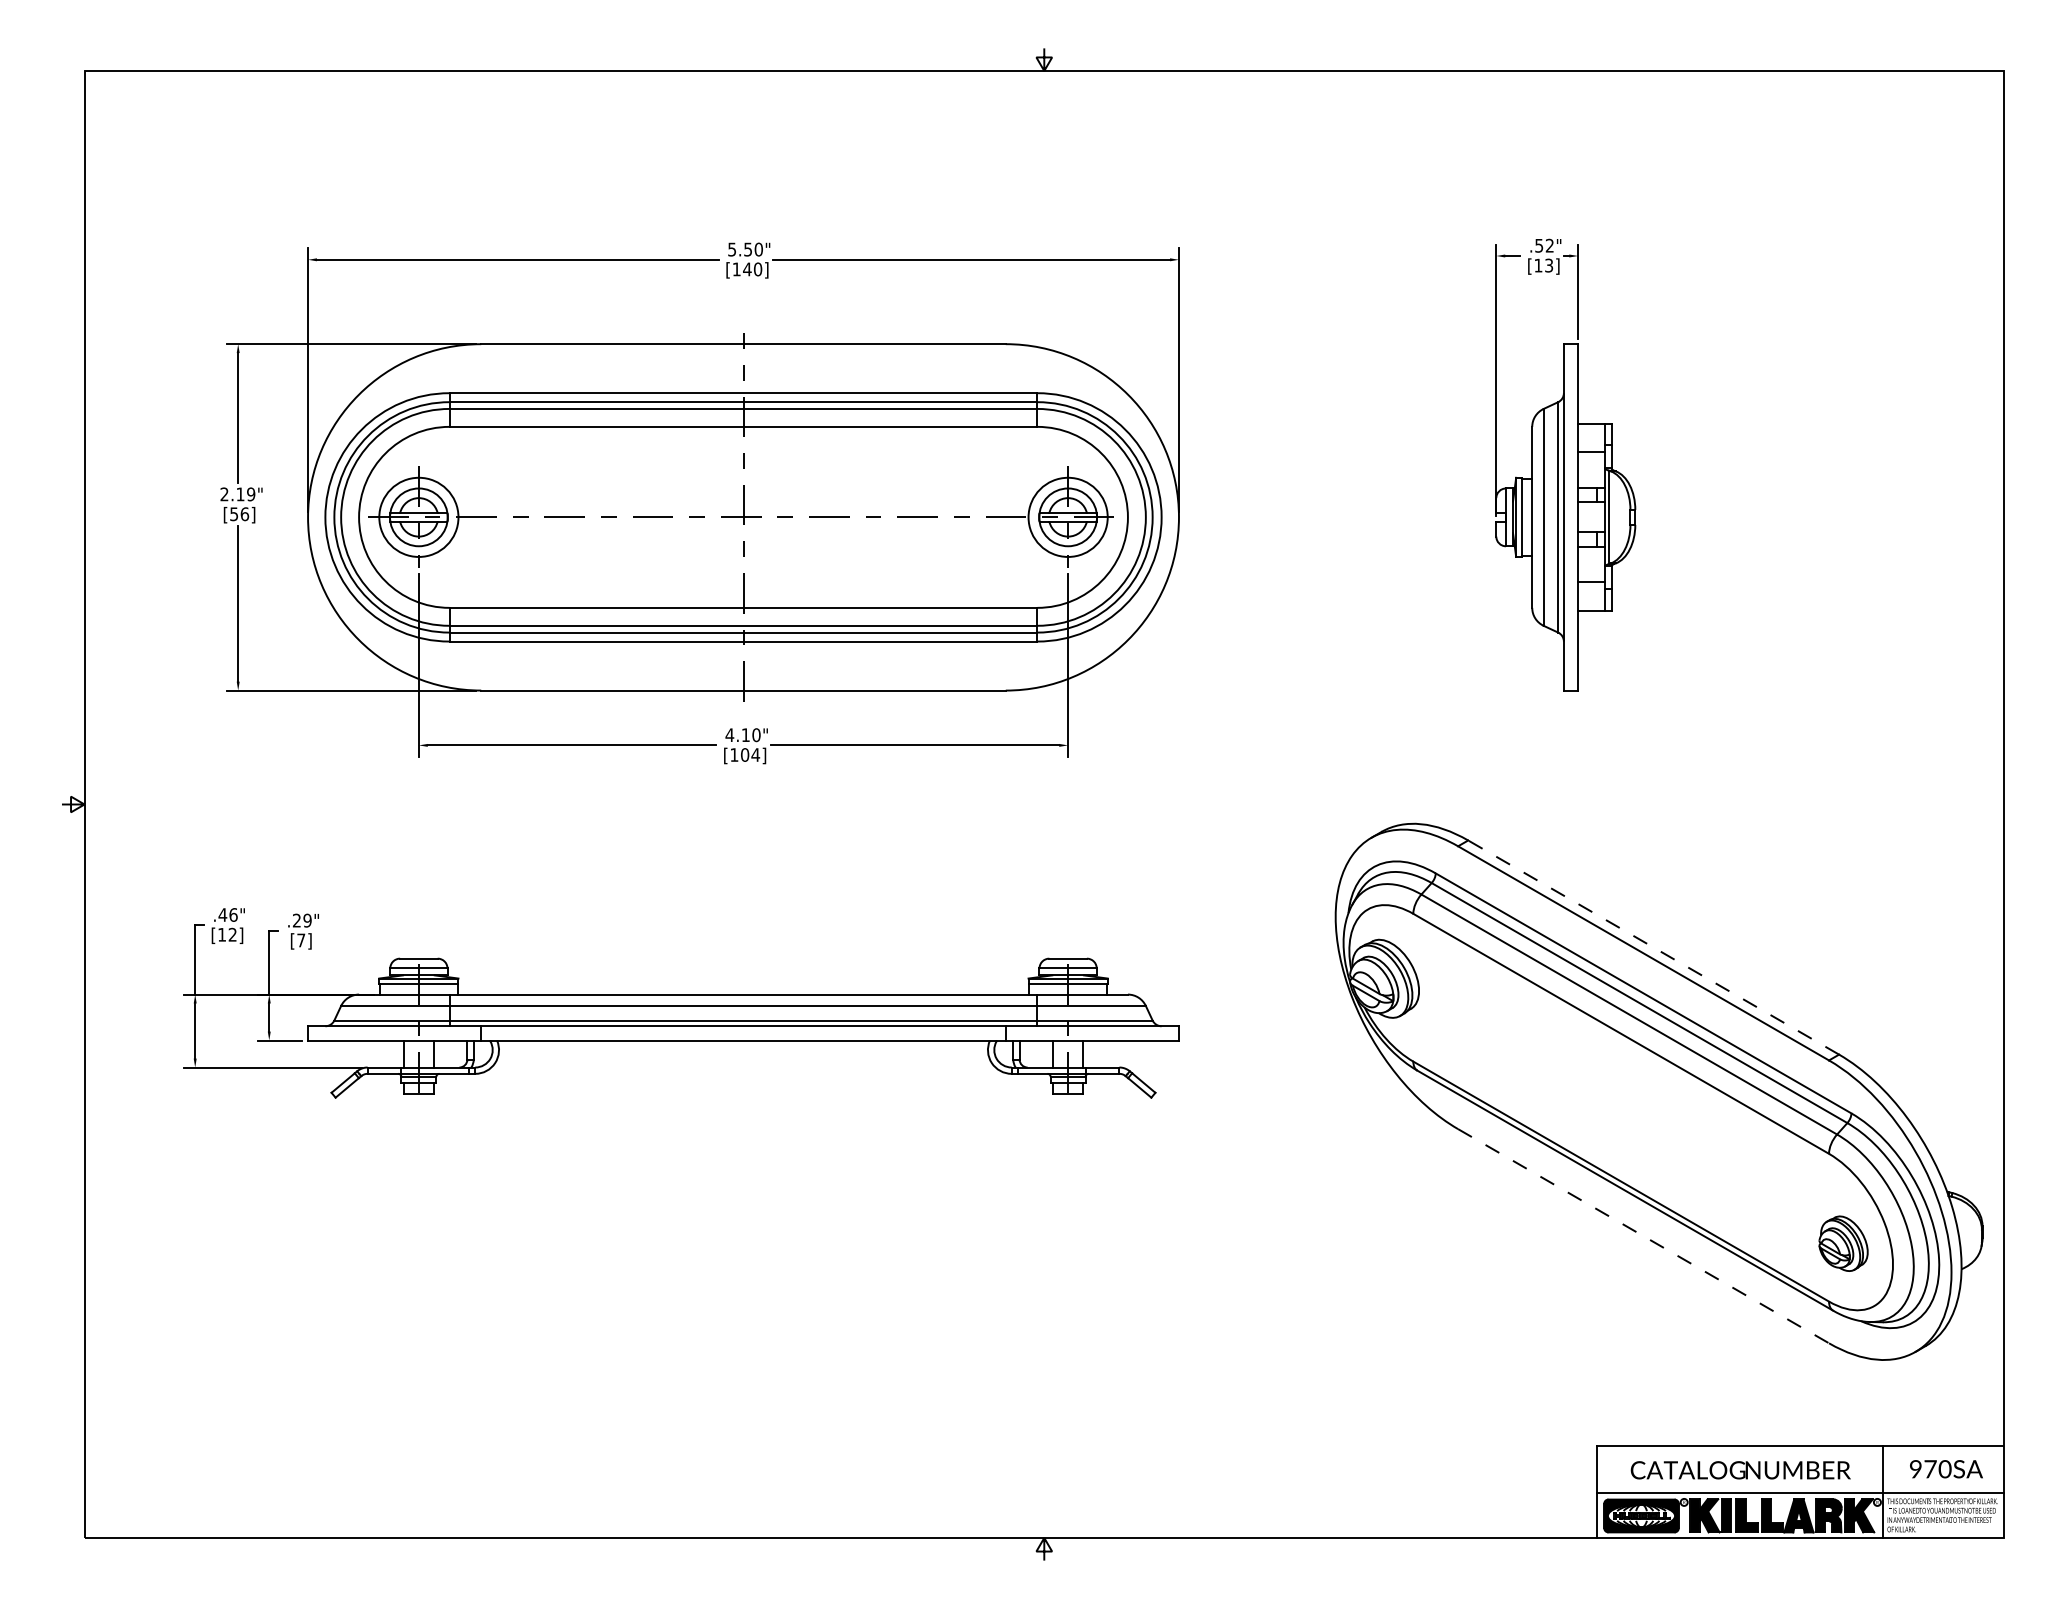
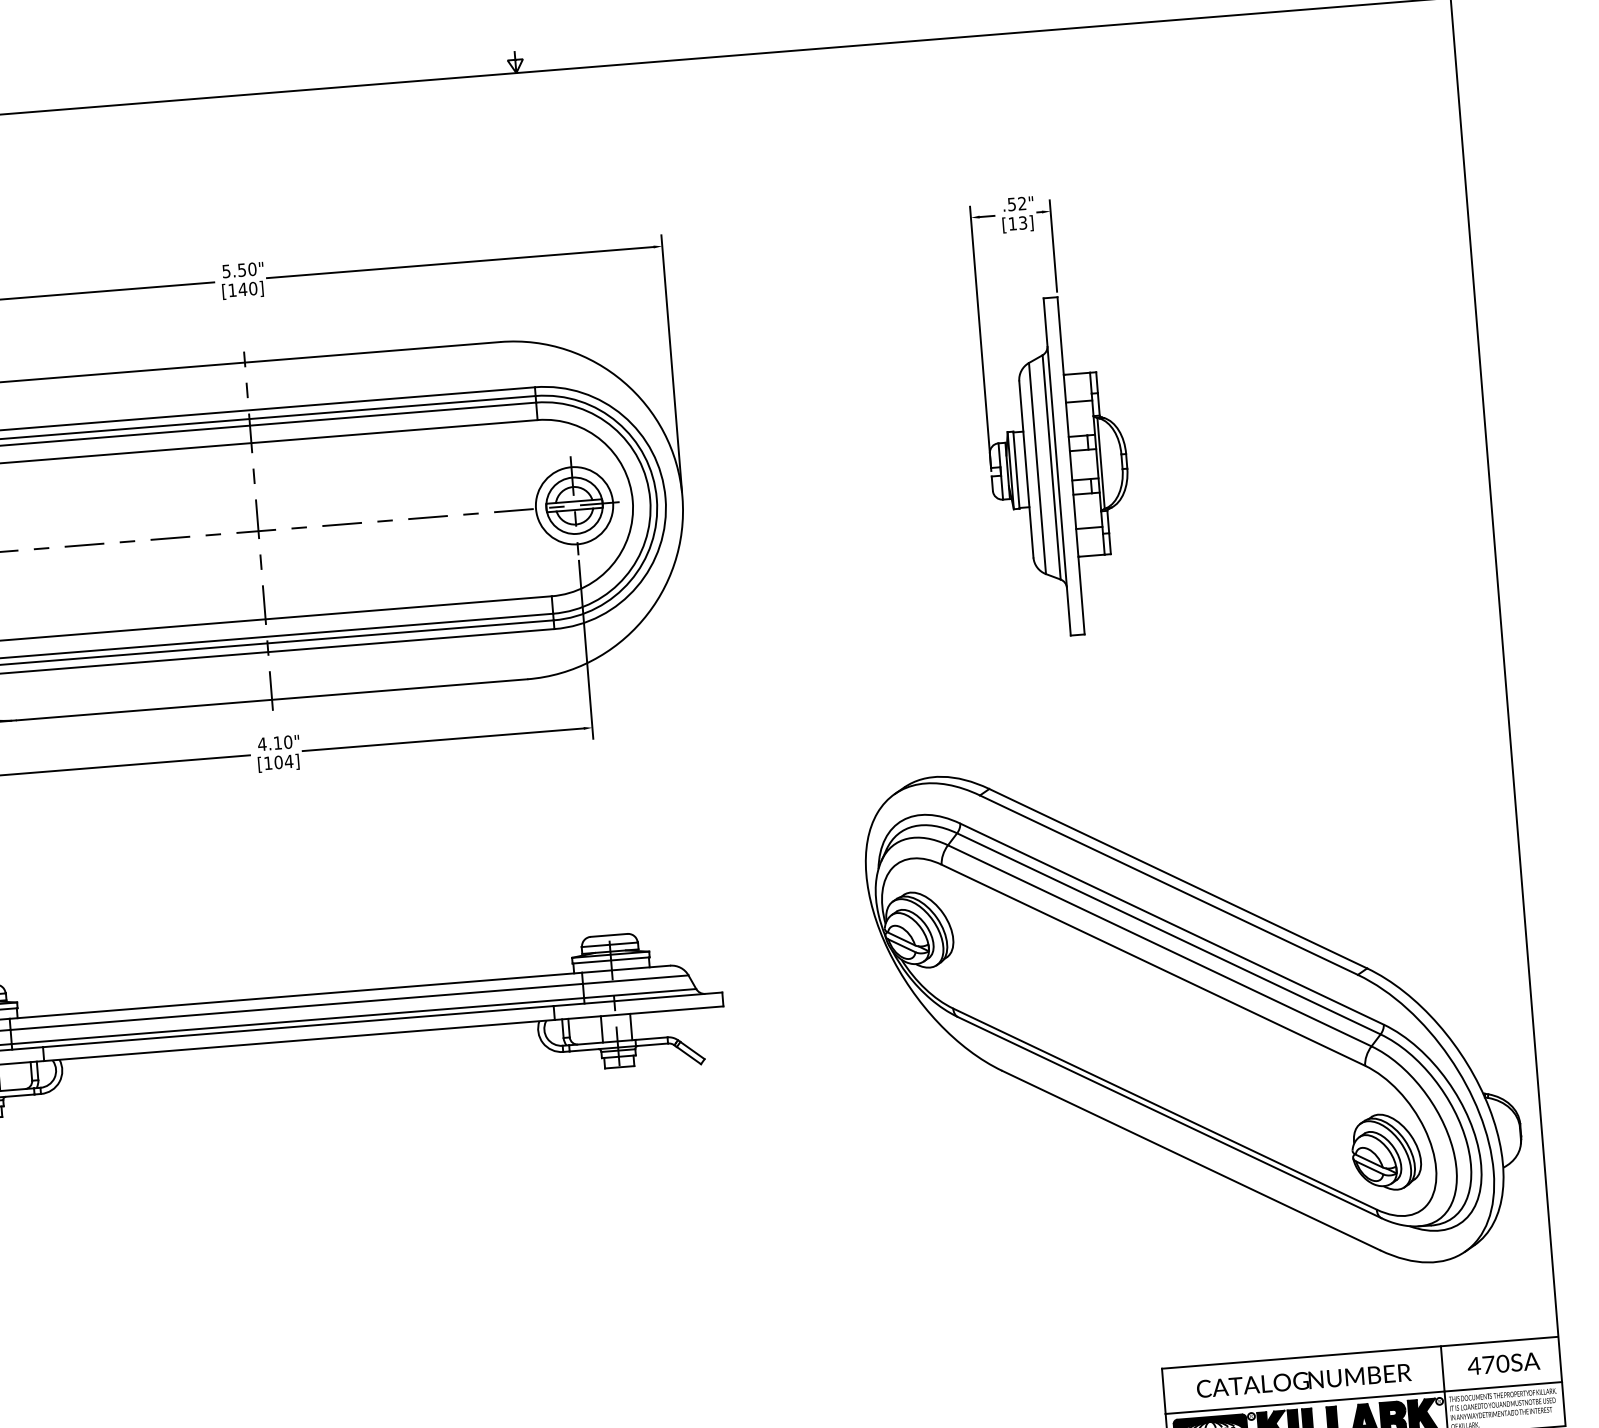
line: (1653, 947) -> (1178, 878), dashed -> solid
line: (1644, 1236) -> (1192, 1160), dashed -> solid
part: (1843, 1243) -> (1386, 1151), size x1.43
text: (1915, 1469) -> (1474, 1366), 970SA -> 470SA

